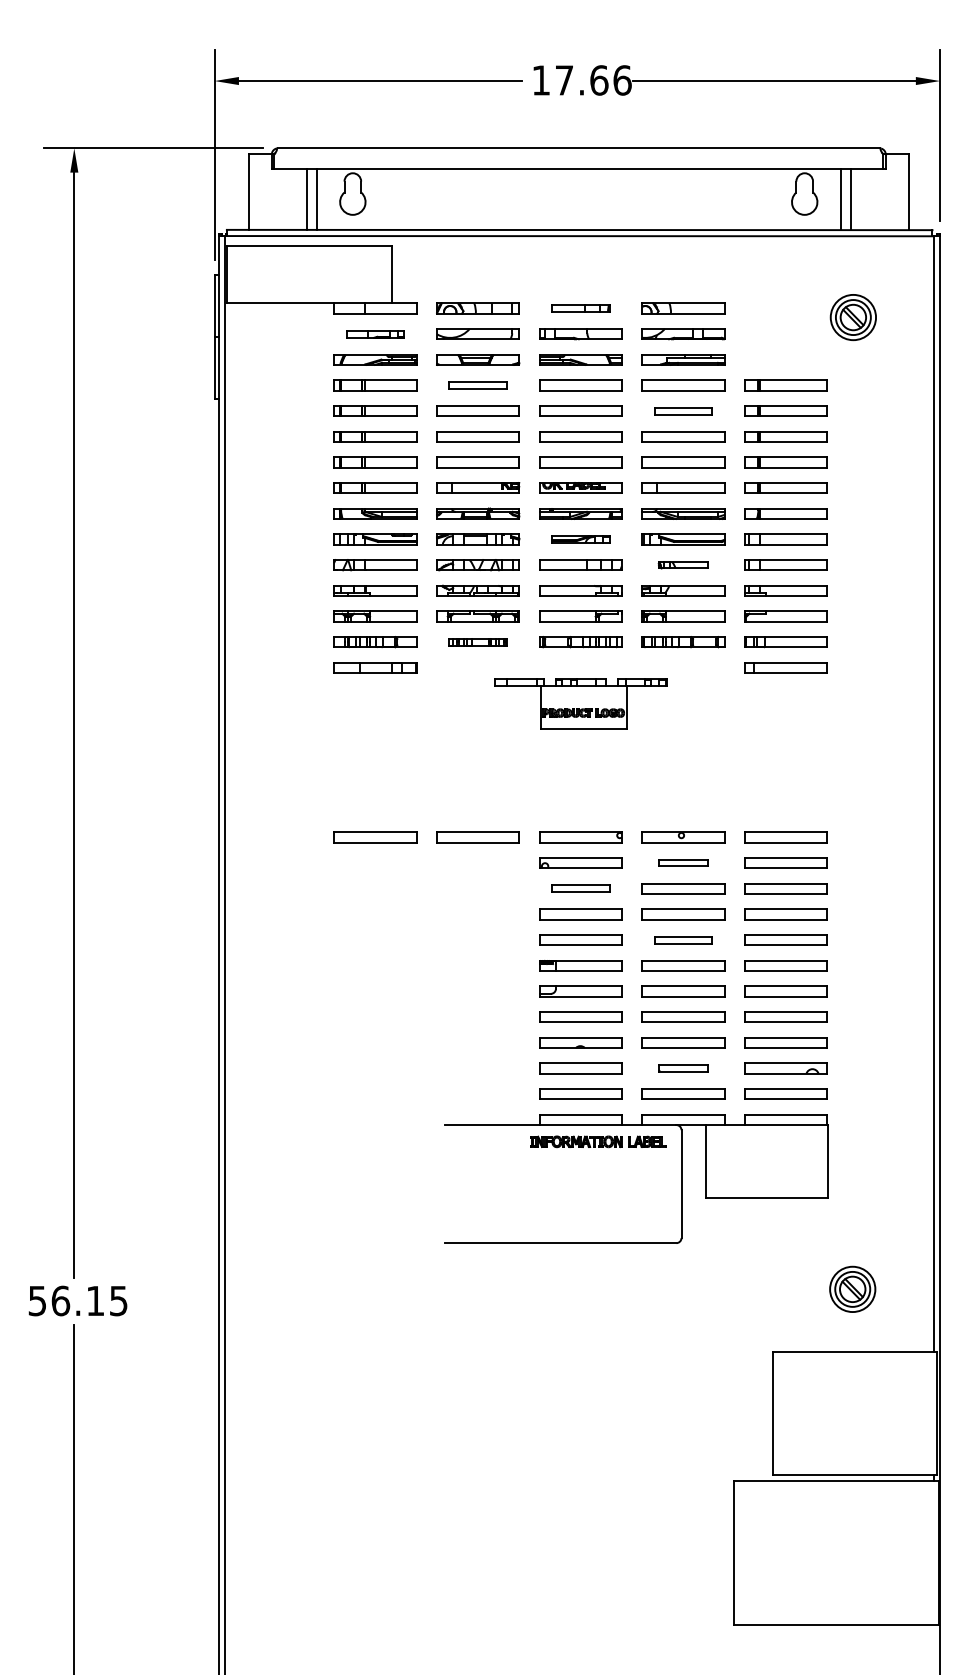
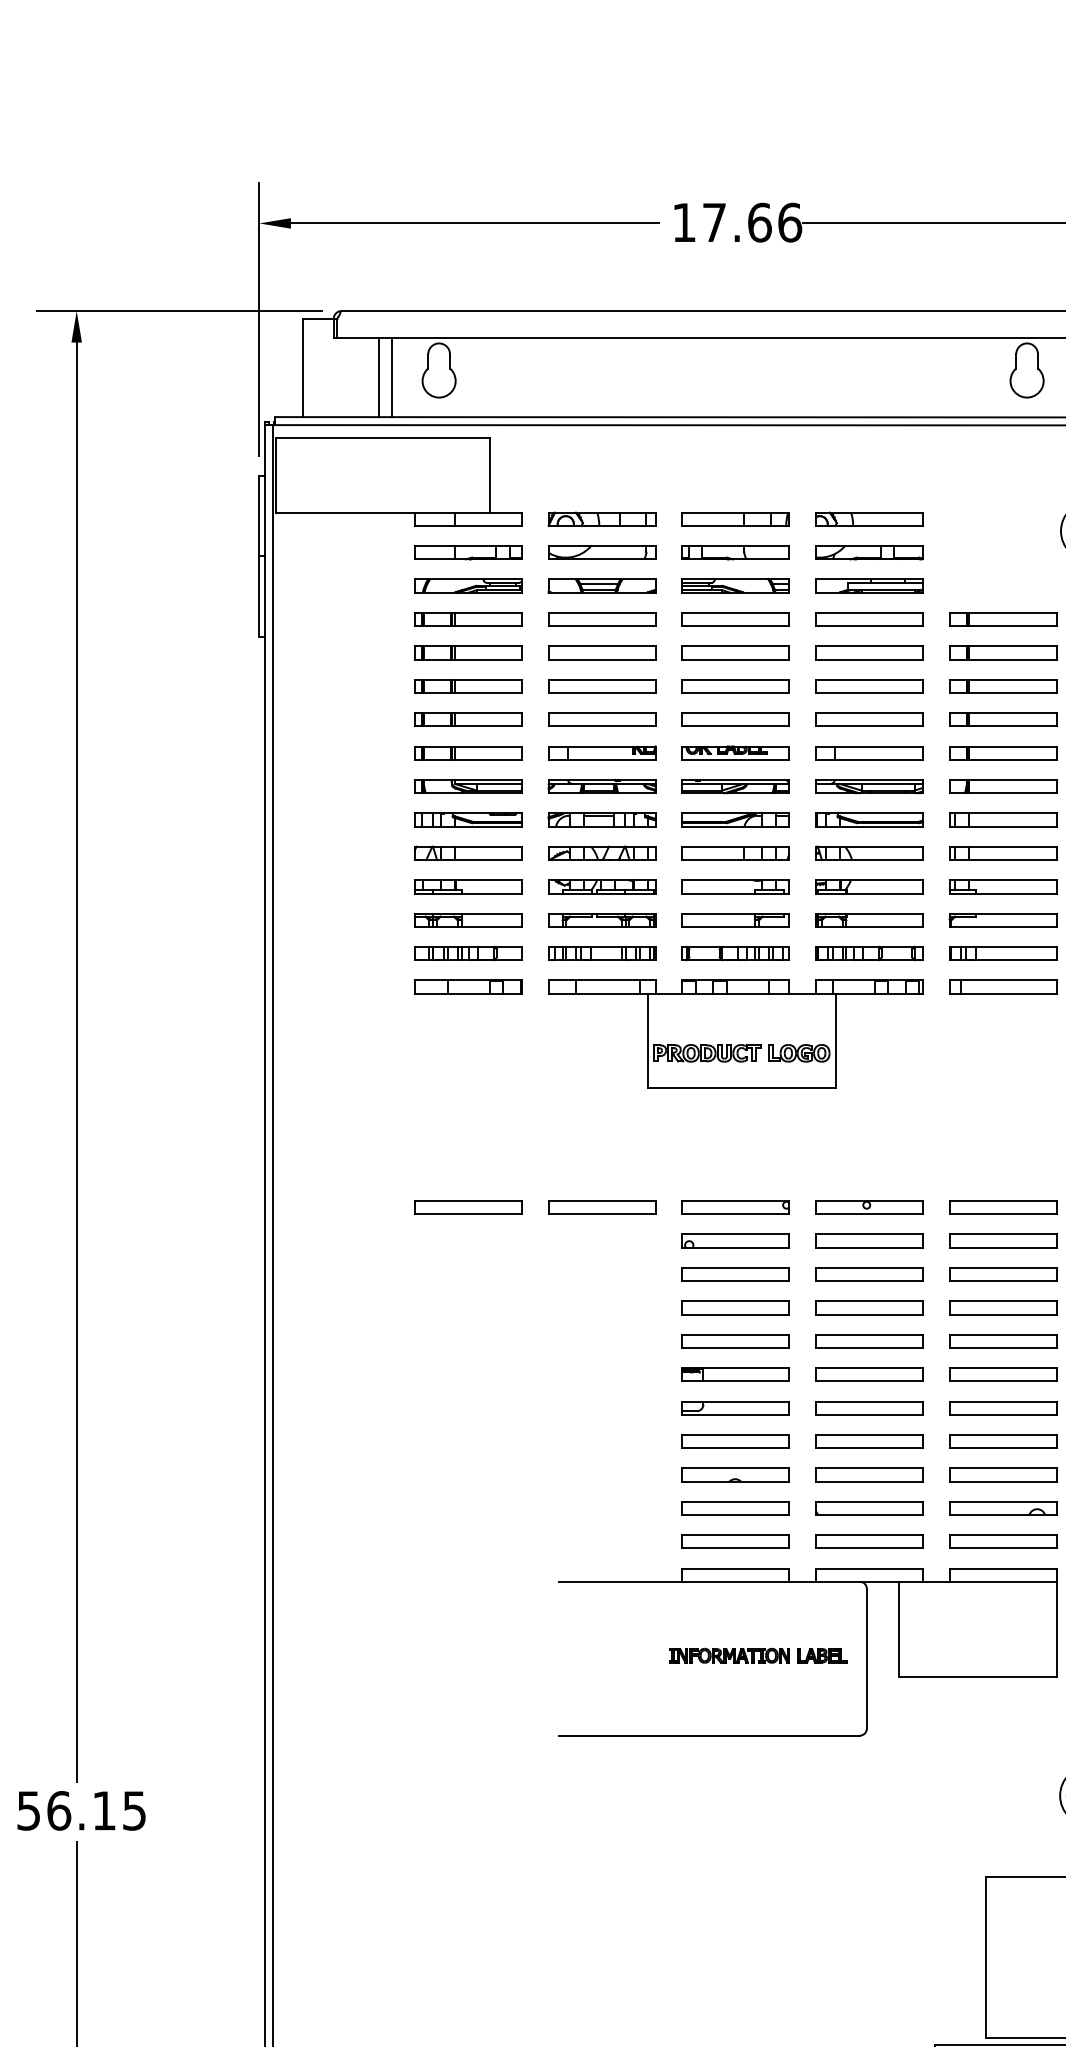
part: (580, 308) -> (735, 519), size x1.43
part: (375, 334) -> (468, 553), size x1.43
part: (477, 385) -> (601, 619), size x1.43
part: (683, 410) -> (869, 652), size x1.43
part: (580, 539) -> (735, 819), size x1.43
part: (683, 565) -> (869, 853), size x1.67
part: (477, 642) -> (601, 954), size x1.43
part: (580, 704) -> (735, 1034), size x1.67
part: (683, 862) -> (869, 1240), size x1.67
part: (580, 888) -> (735, 1274), size x1.43
part: (683, 939) -> (869, 1340), size x1.43
part: (683, 1068) -> (869, 1508), size x1.67
part: (598, 1141) -> (758, 1655), moved

